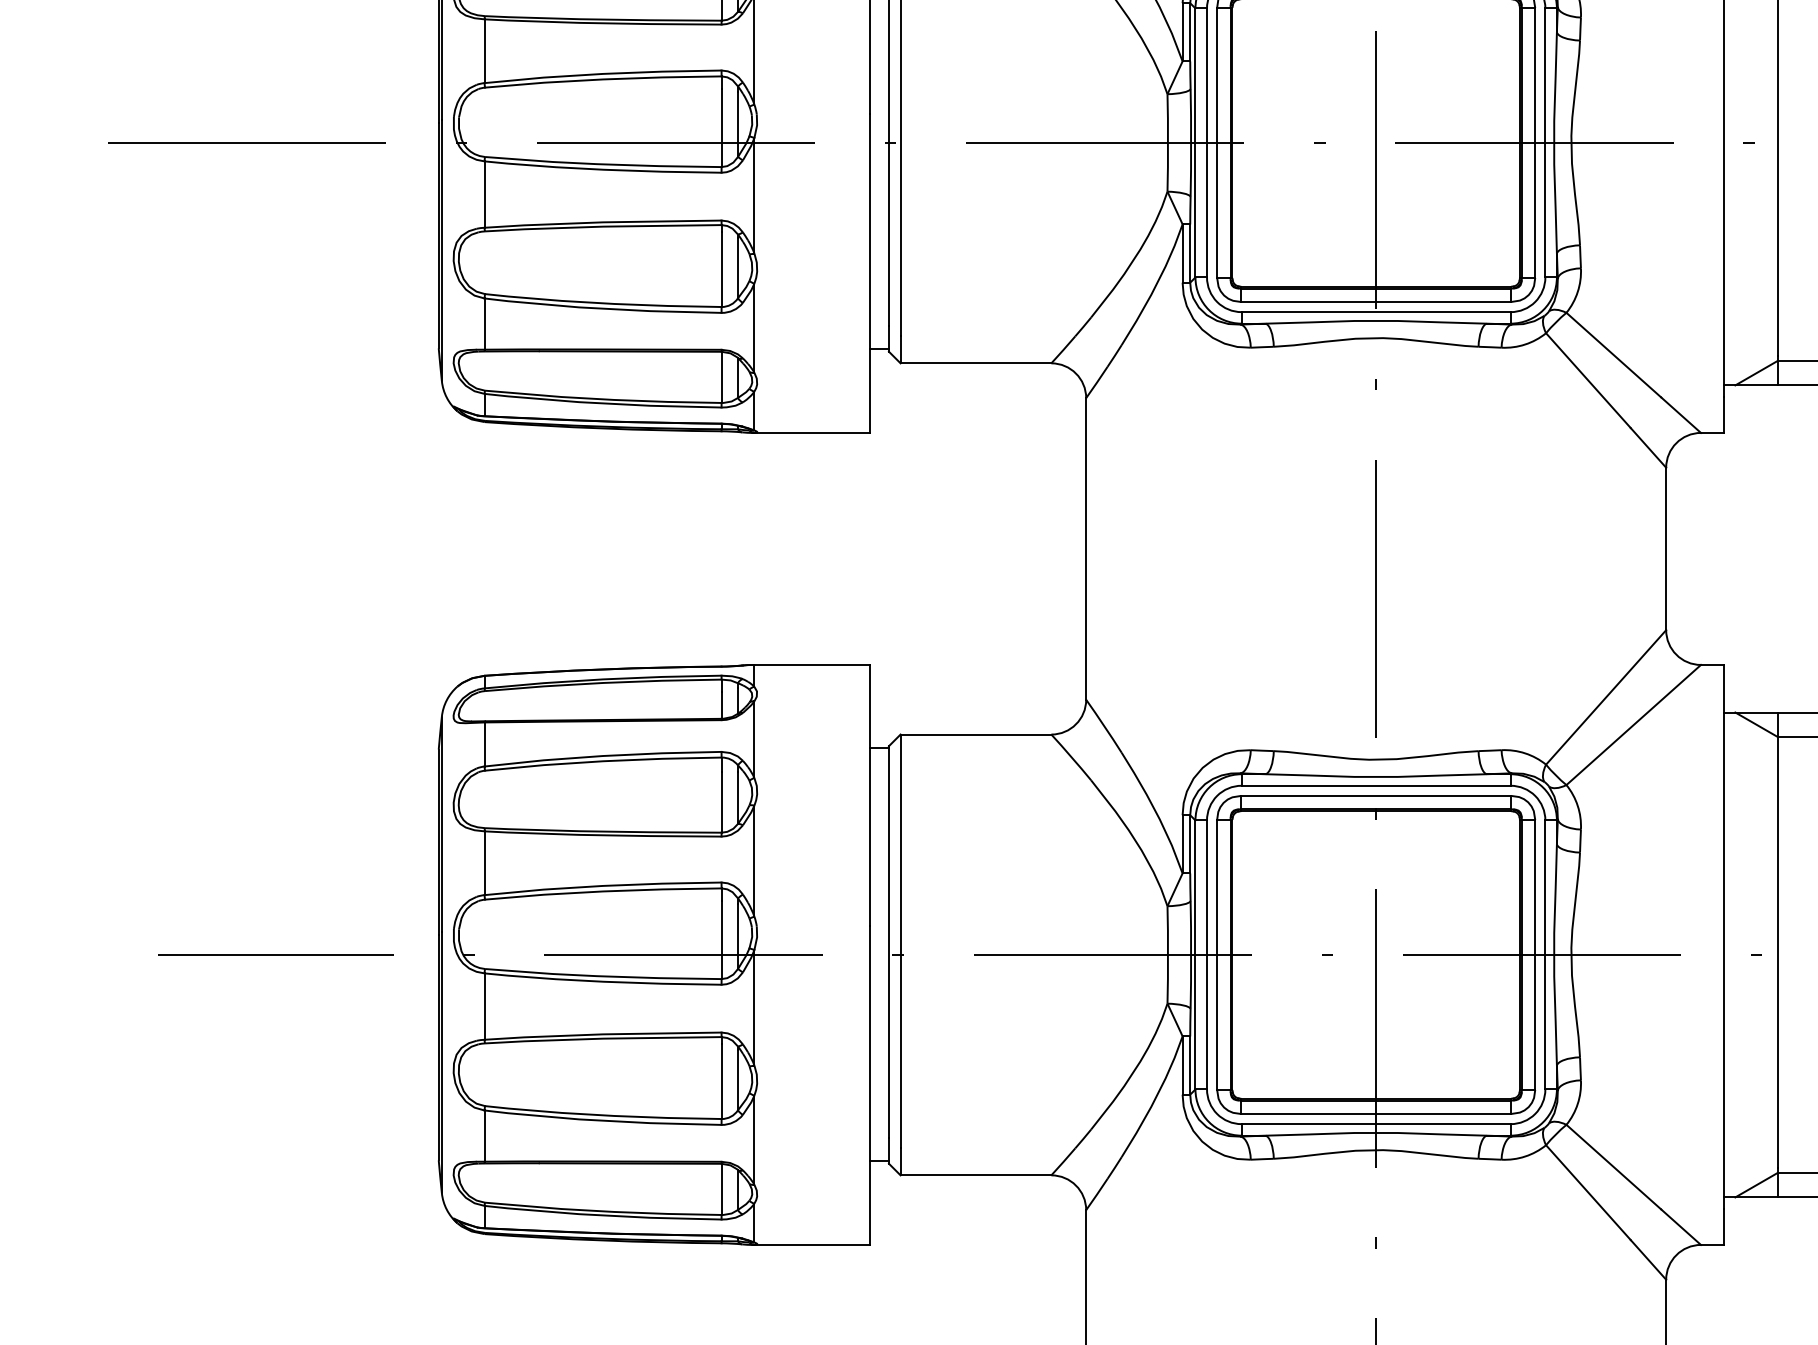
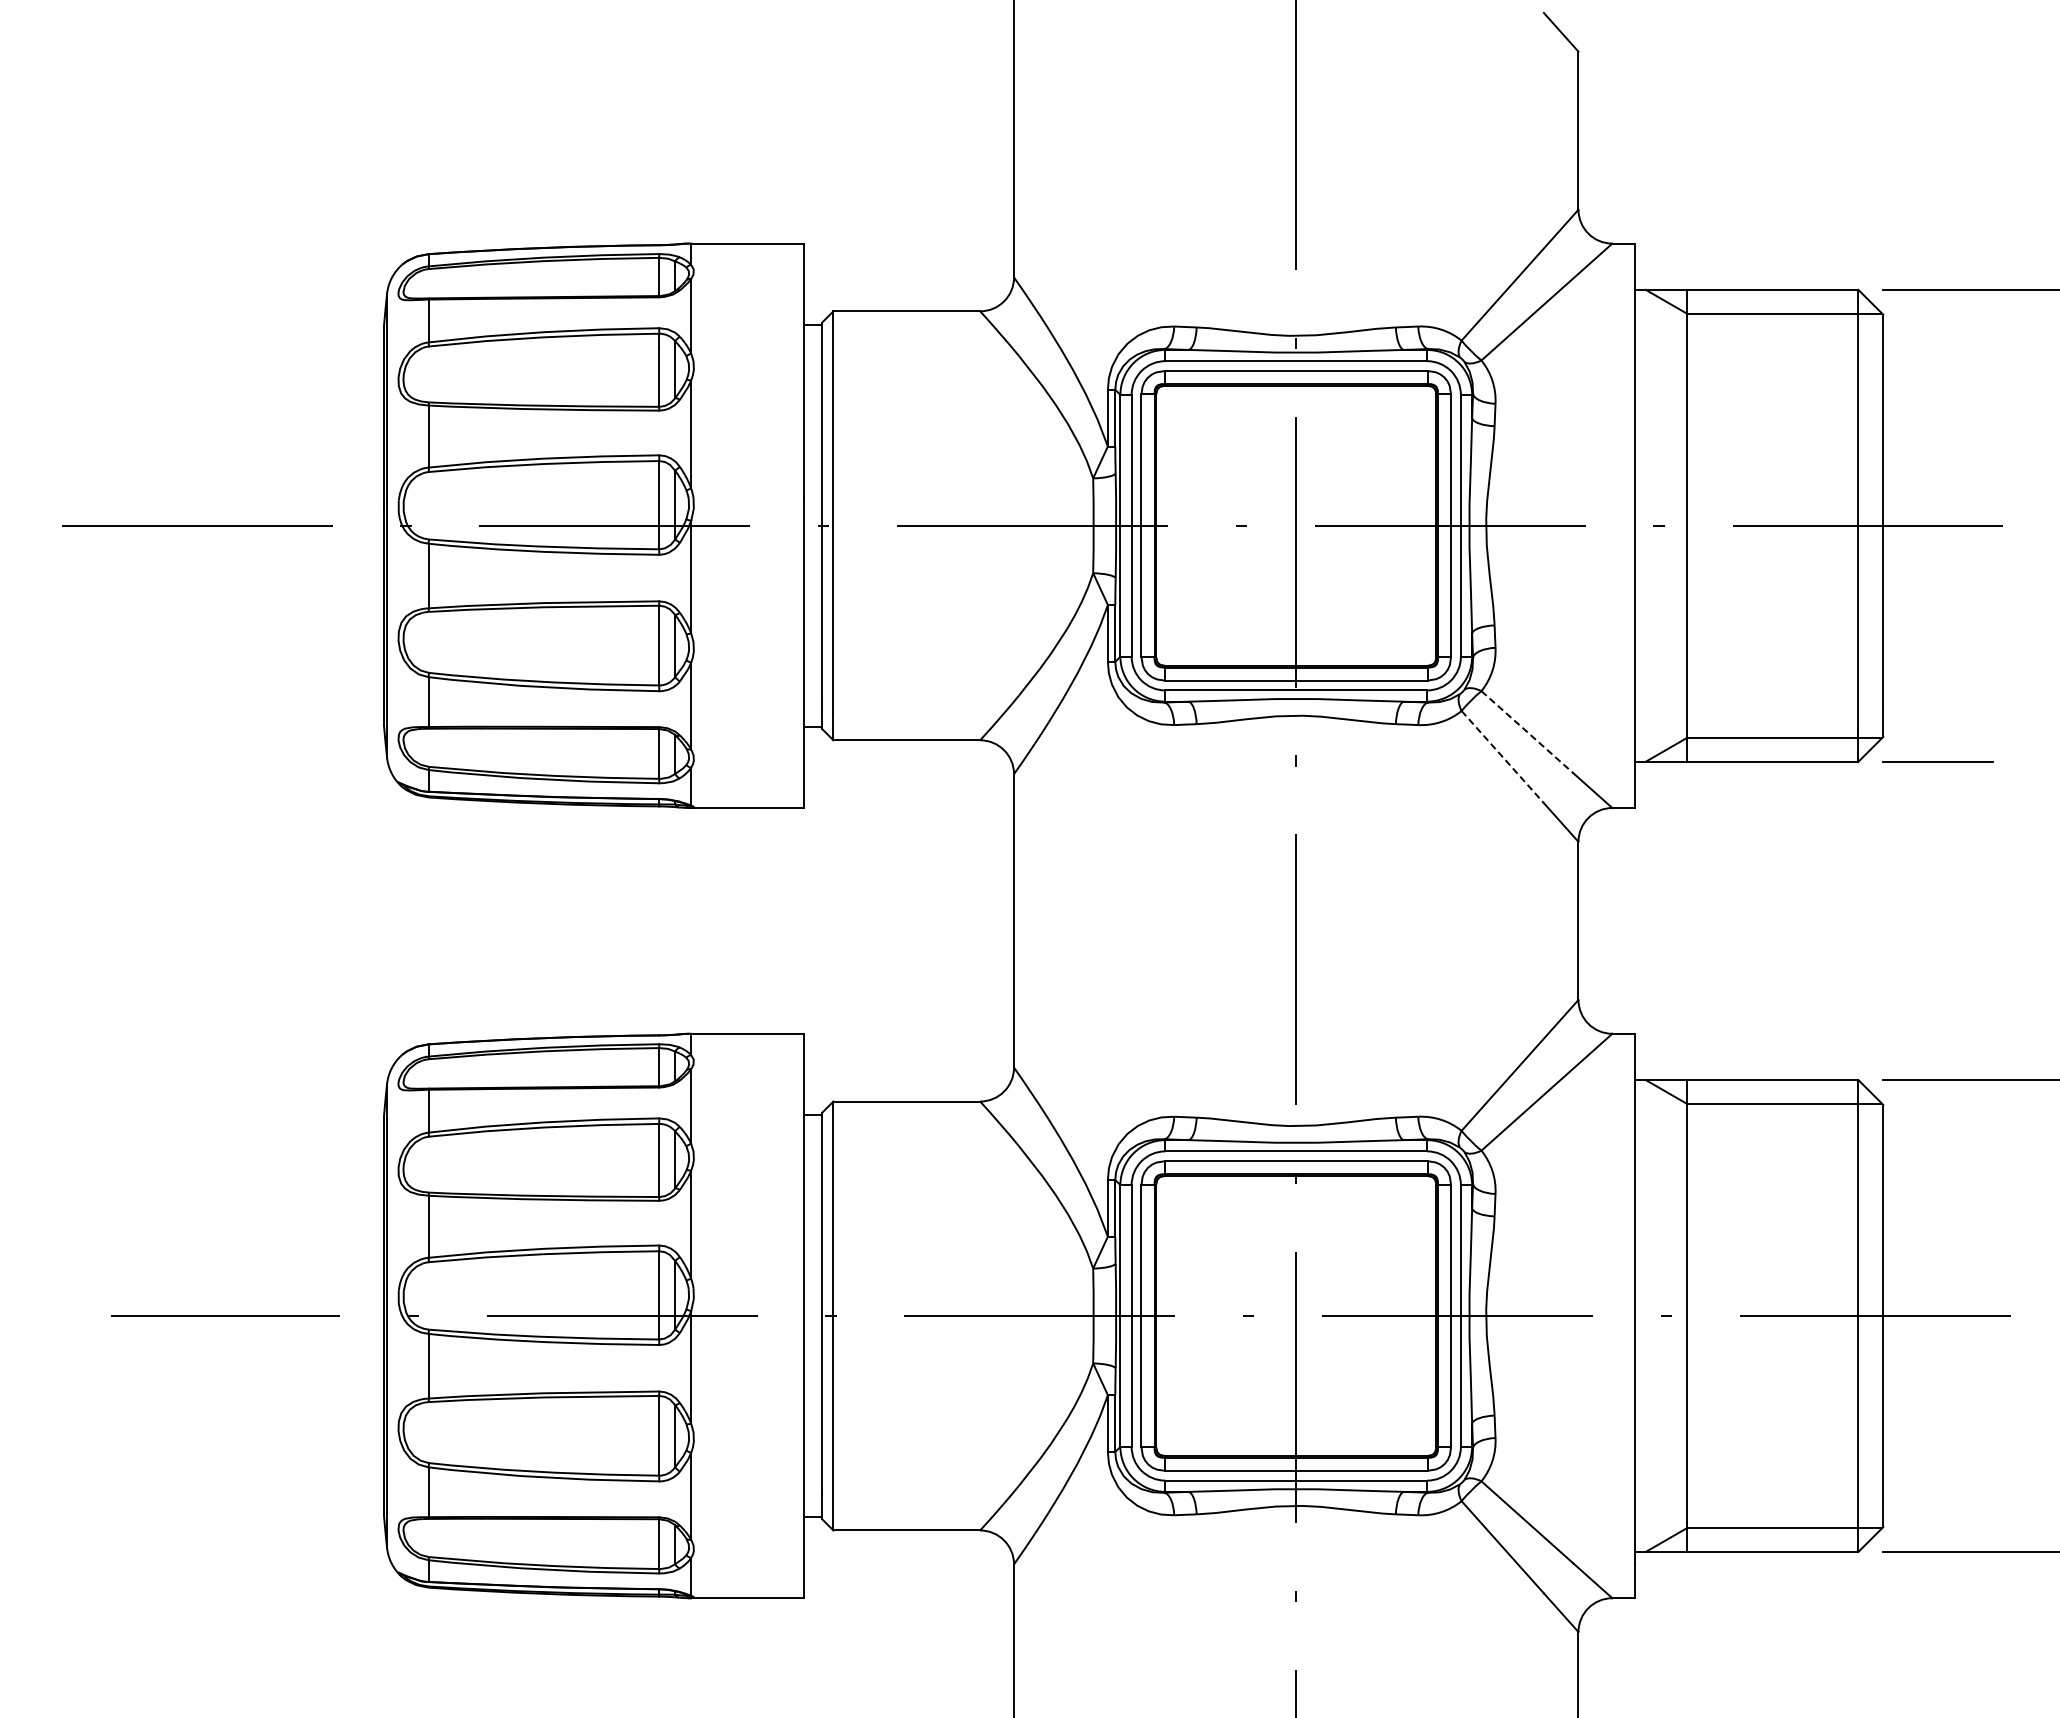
line: (1613, 355) -> (1527, 732), solid -> dashed
line: (1588, 381) -> (1502, 757), solid -> dashed

